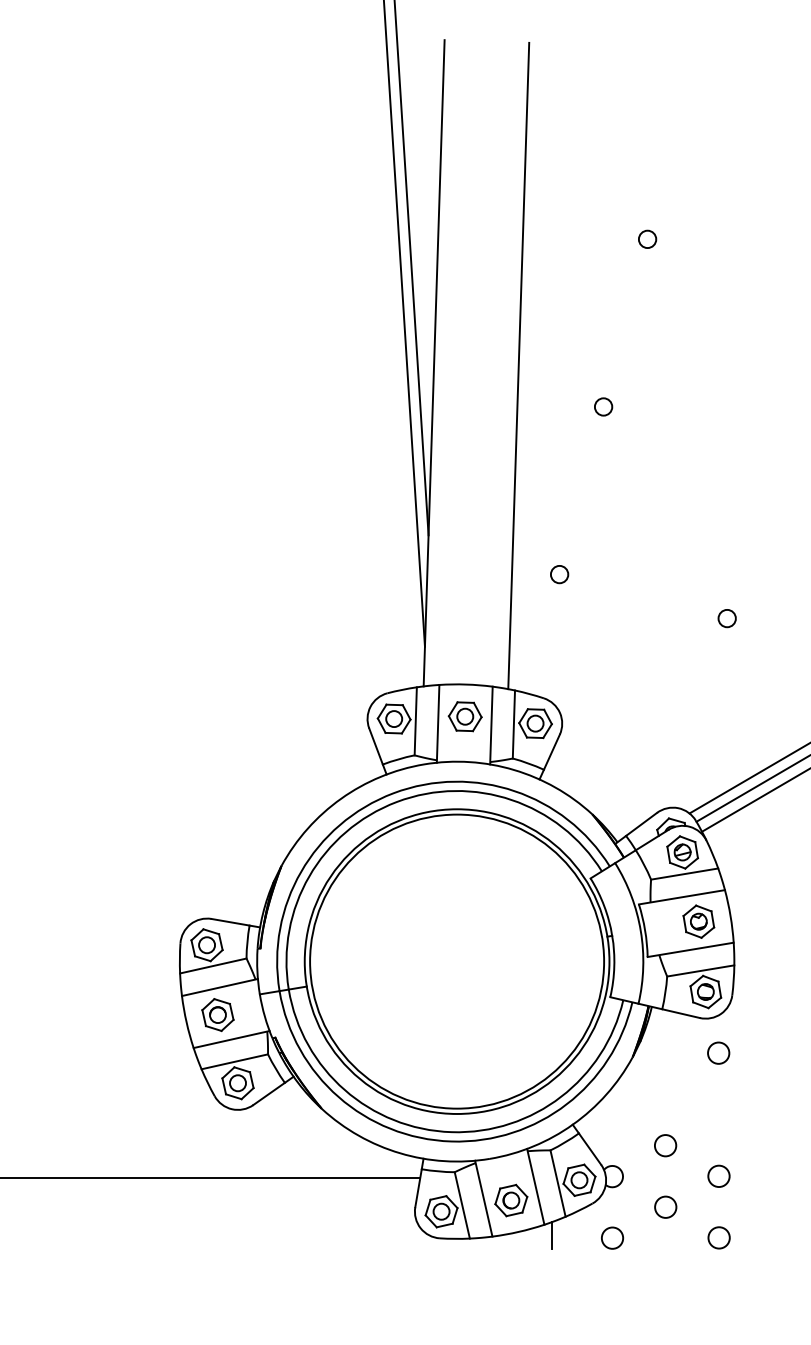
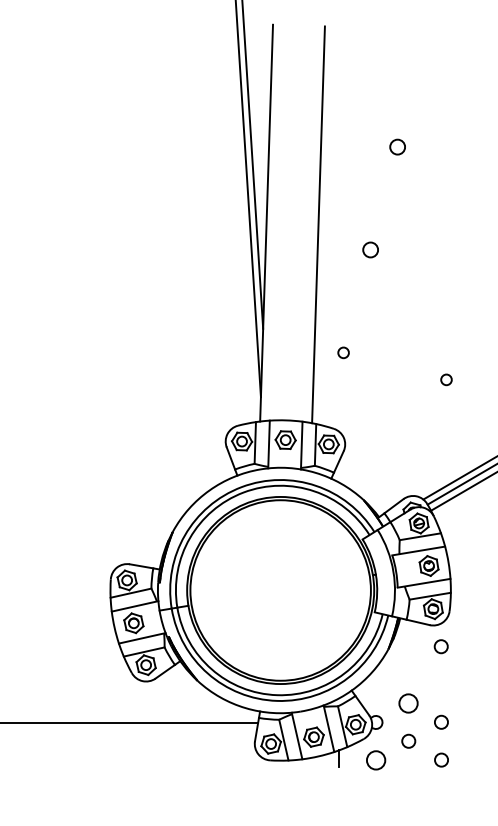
circle: (647, 238) -> (397, 146), size x1.4
circle: (603, 406) -> (370, 249), size x1.4
circle: (665, 1145) -> (408, 703), size x1.4
circle: (611, 1236) -> (375, 759), size x1.4

